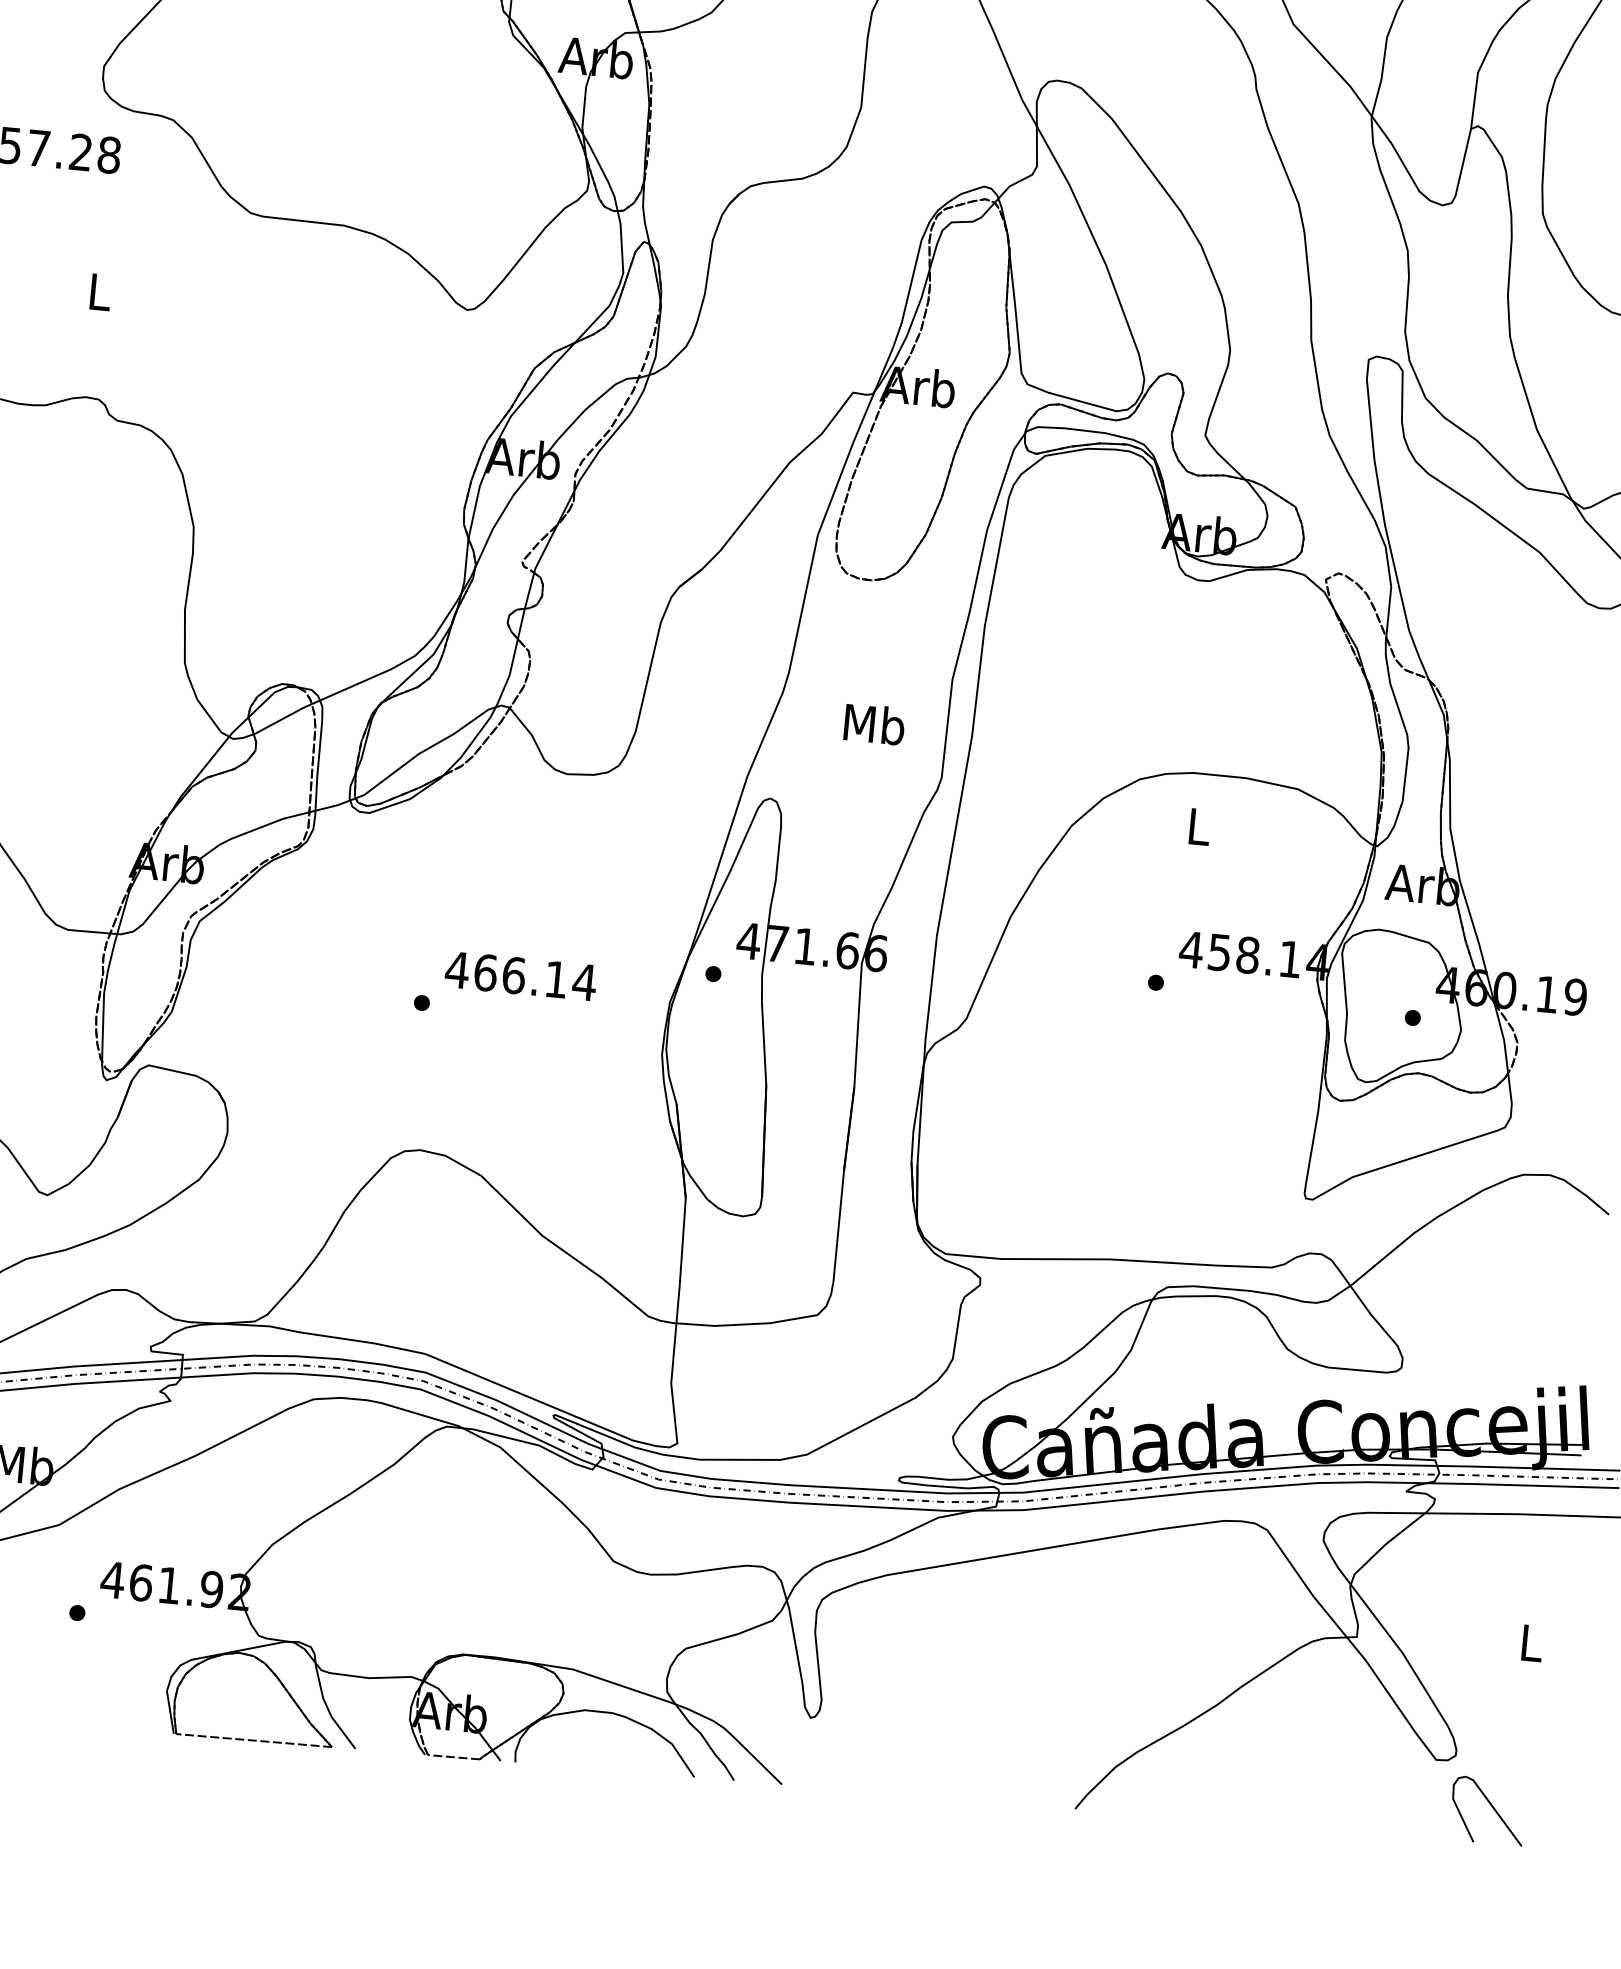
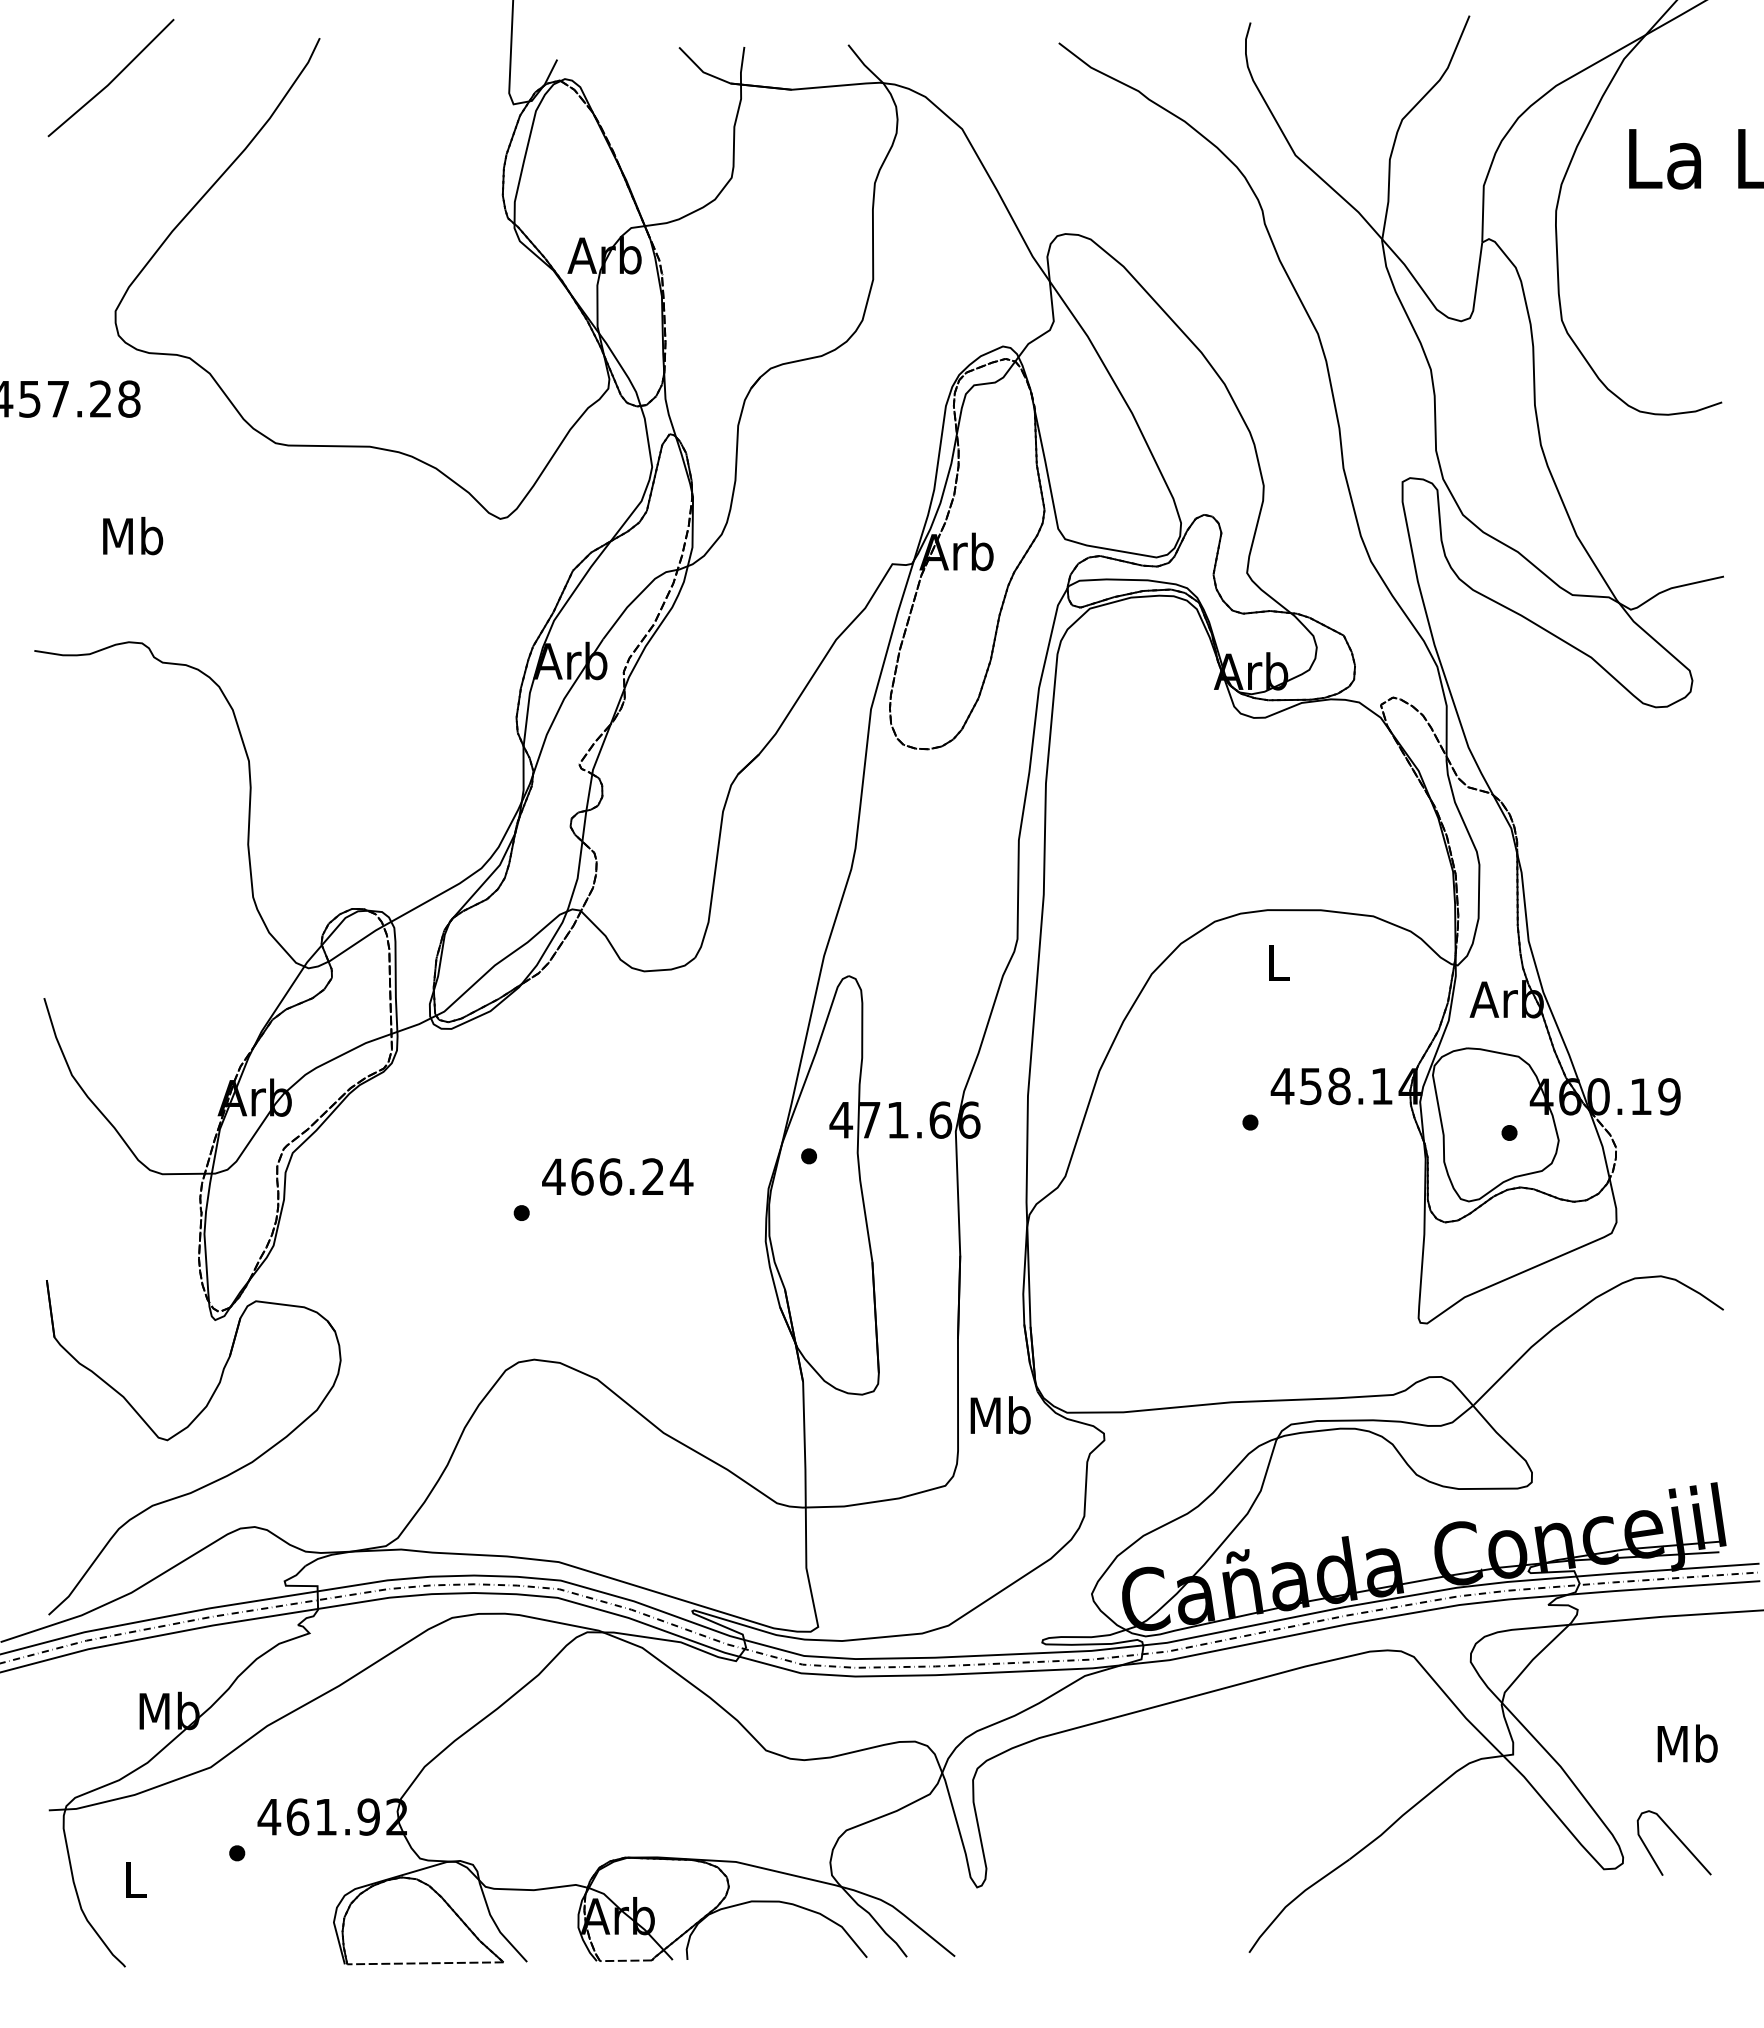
text: (100, 291) -> (133, 535), L -> Mb
text: (874, 724) -> (1000, 1415), moved
text: (555, 979) -> (652, 1176), 466.14 -> 466.24
text: (1531, 1642) -> (1687, 1743), L -> Mb
curve: (1491, 1806) -> (1677, 1838), moved

